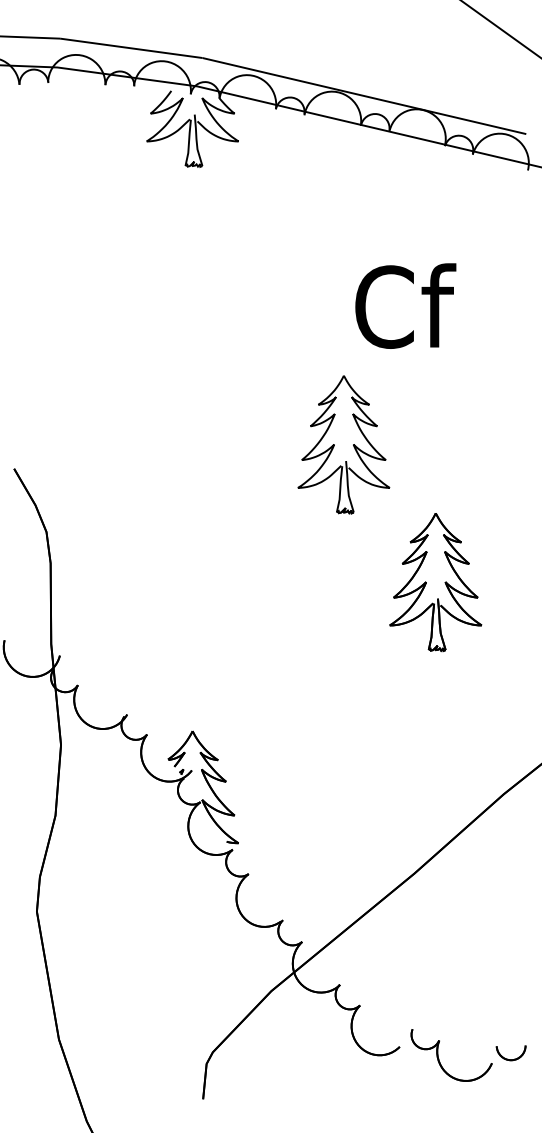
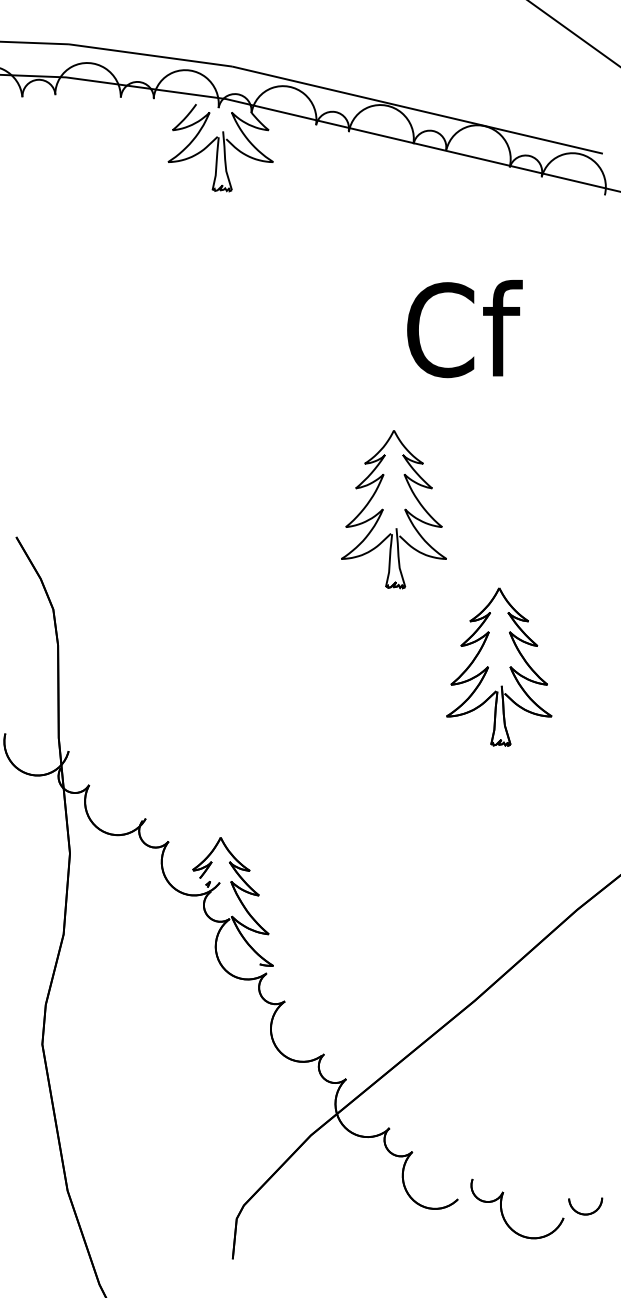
text: (405, 305) -> (464, 328), moved

